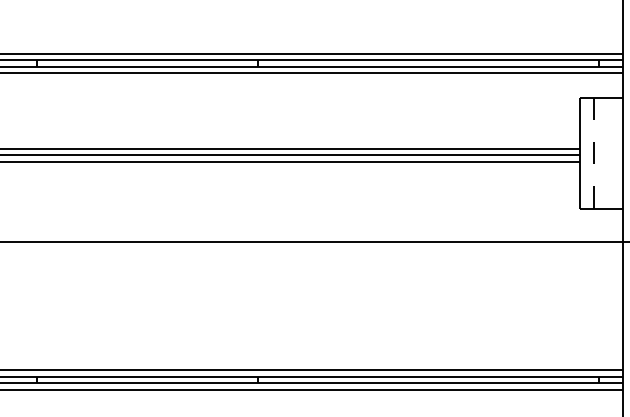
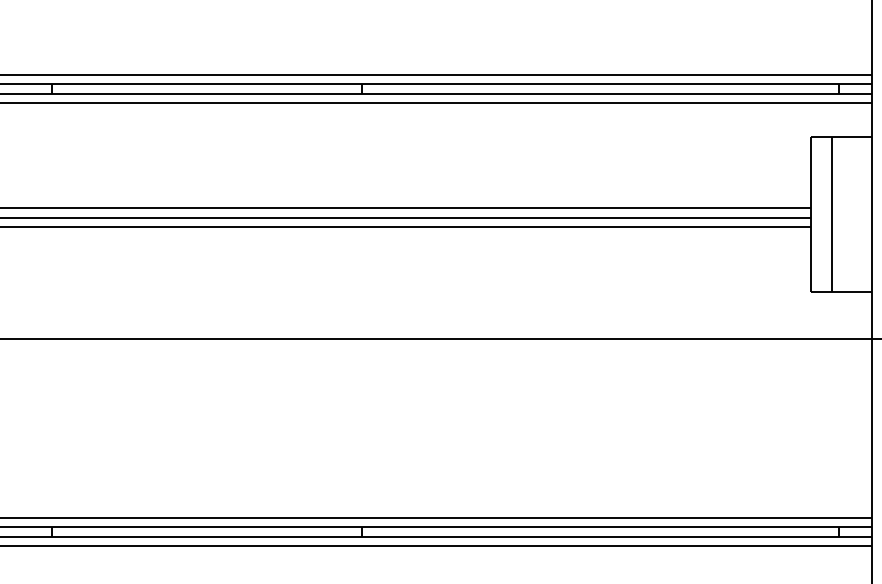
line: (594, 153) -> (832, 215), dashed -> solid

